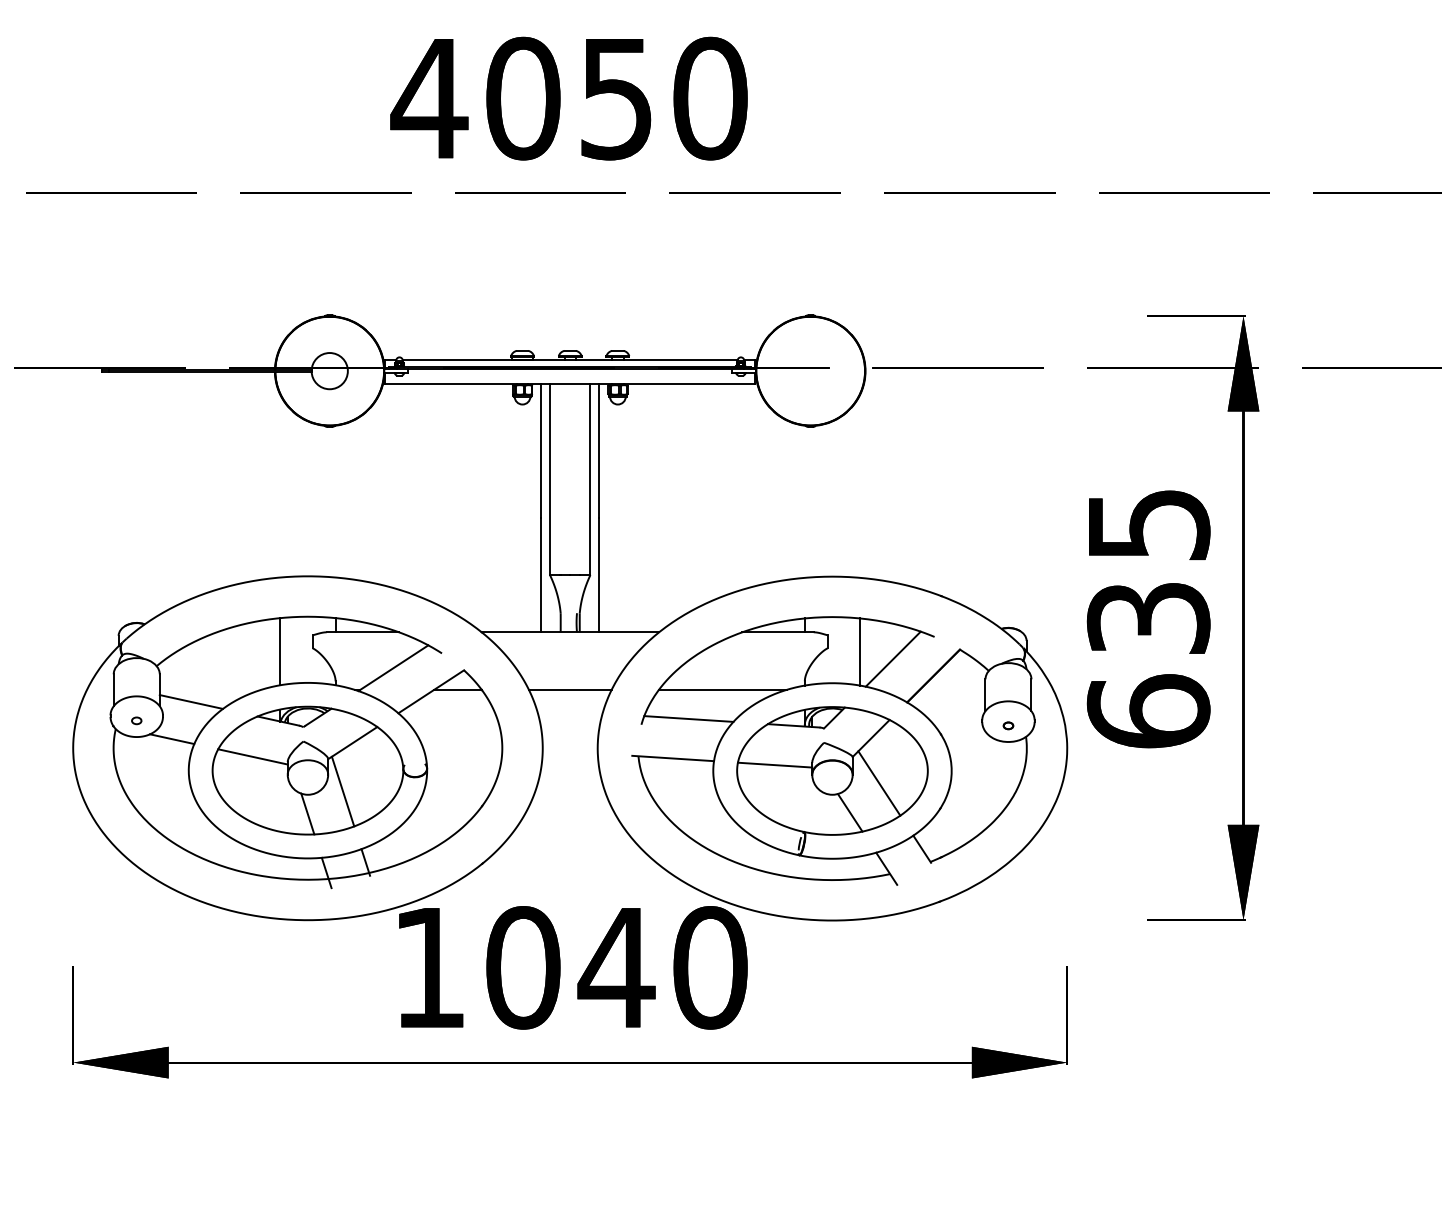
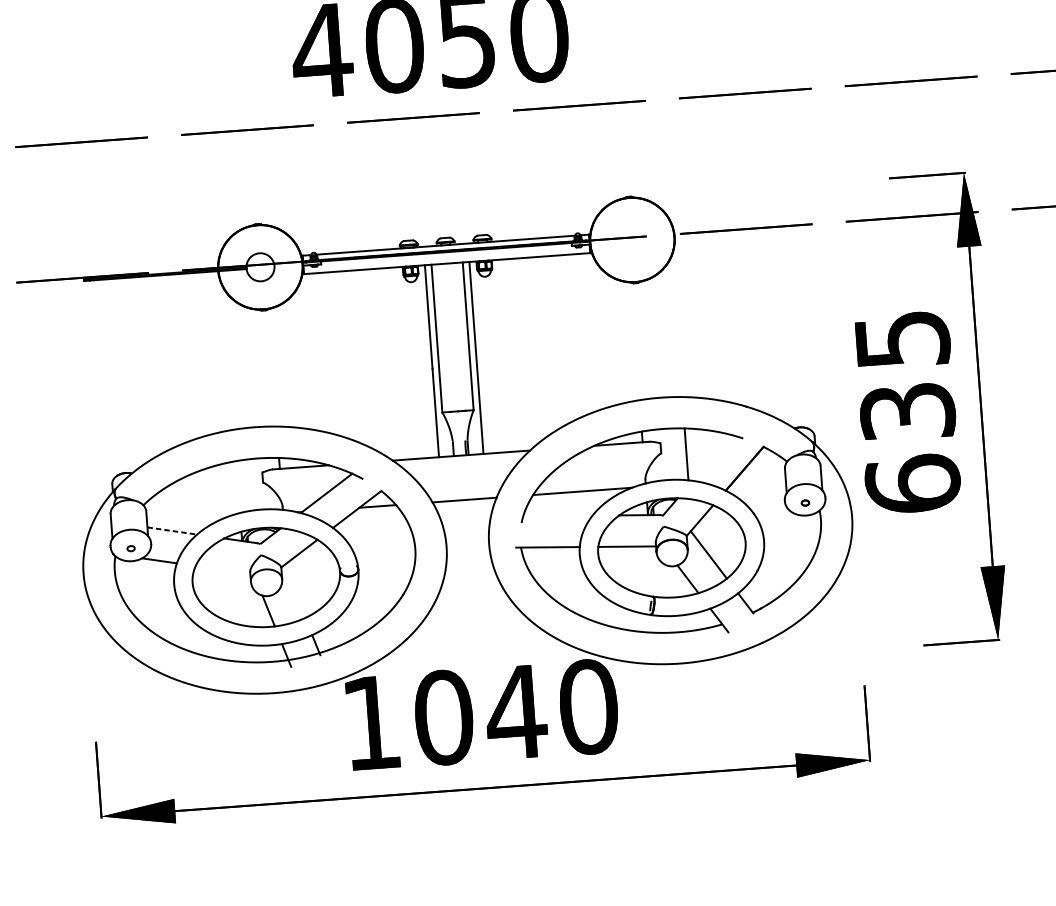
line: (280, 651) -> (238, 486), removed
line: (892, 658) -> (711, 457), removed
line: (191, 702) -> (172, 531), solid -> dashed
line: (688, 718) -> (557, 515), removed
line: (252, 756) -> (222, 569), removed
line: (342, 791) -> (294, 591), removed

